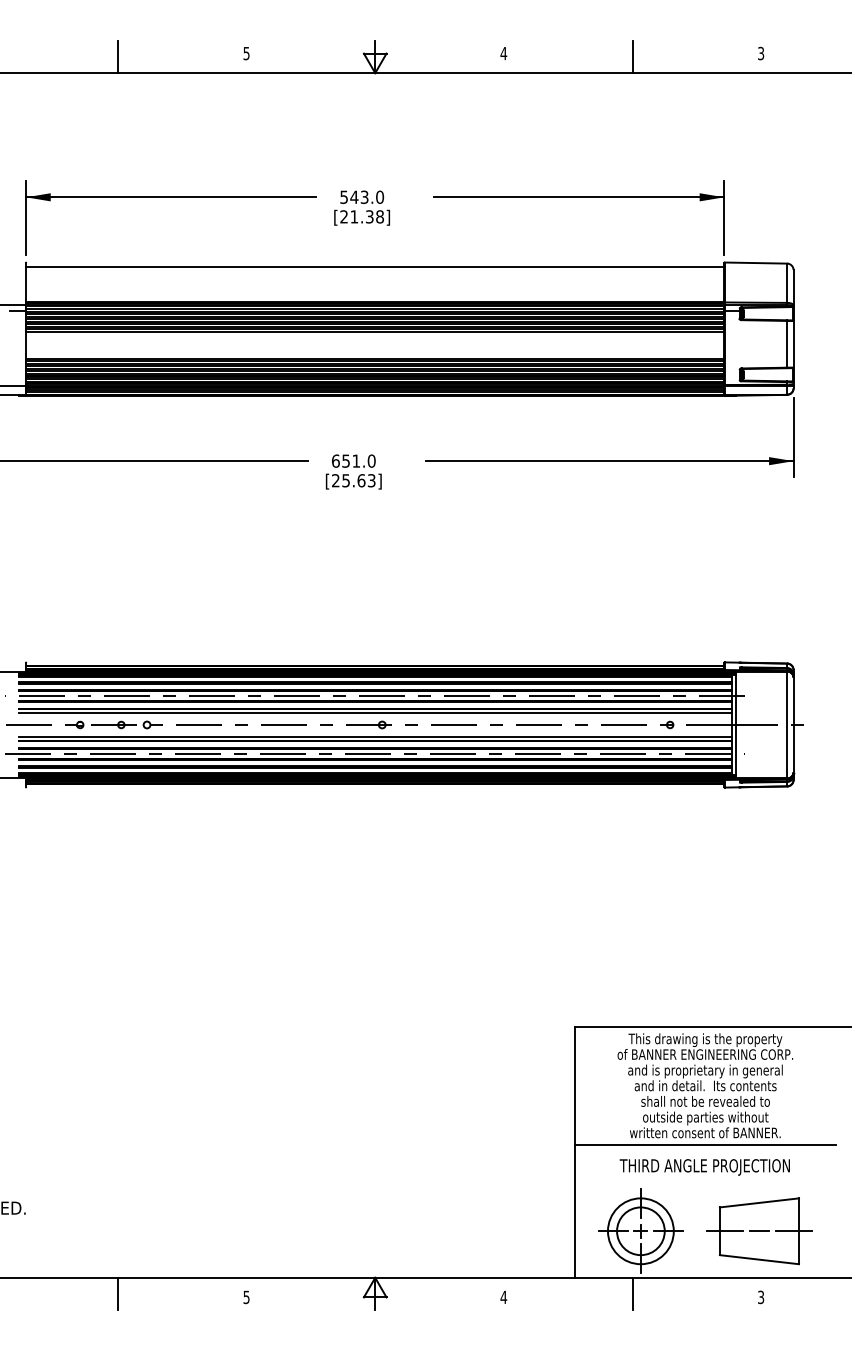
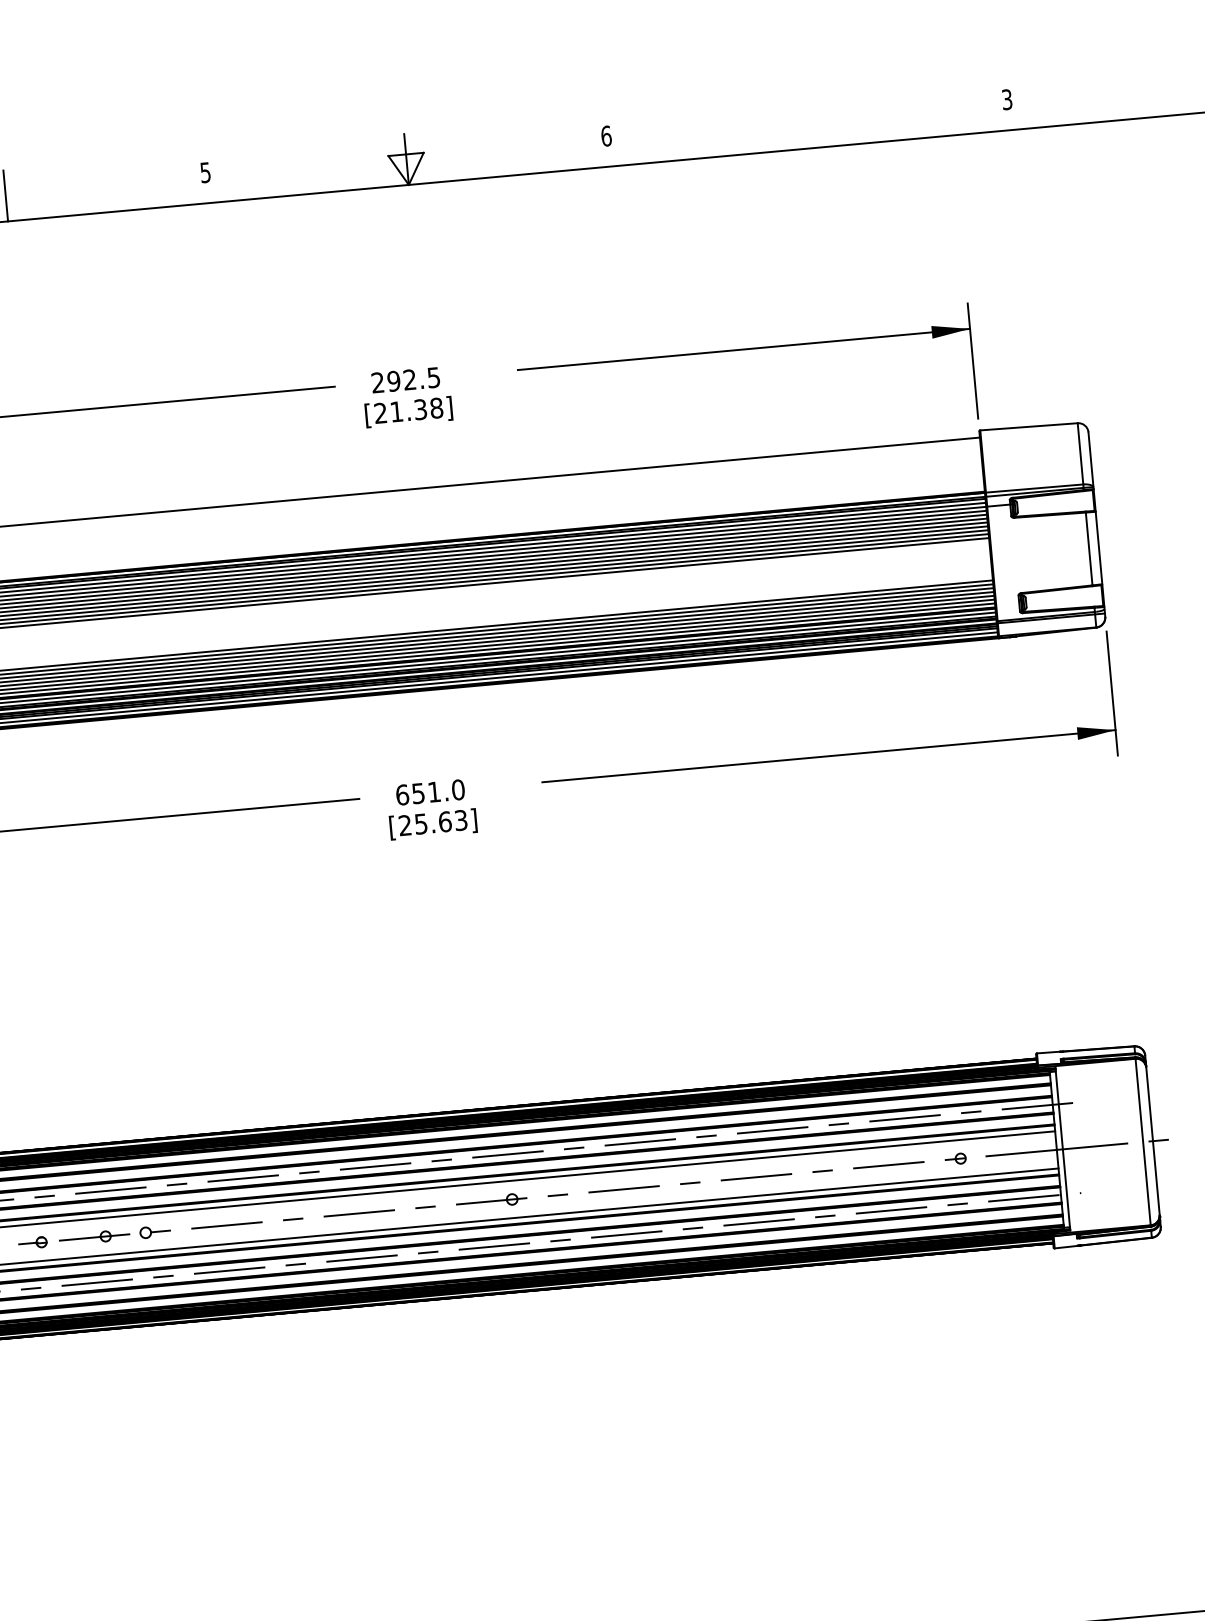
text: (503, 53) -> (605, 136), 4 -> 6
line: (632, 56) -> (807, 122), removed
text: (362, 196) -> (406, 378), 543.0 -> 292.5

